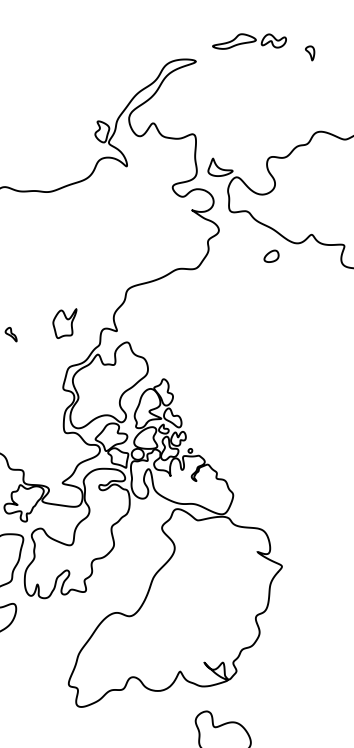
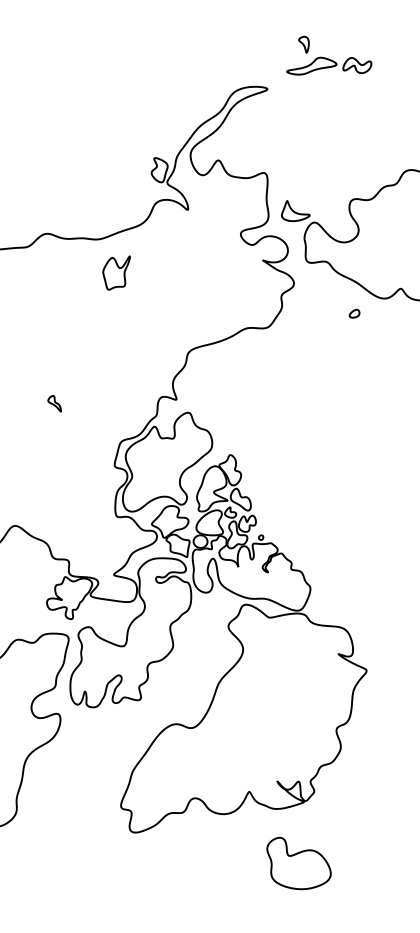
part: (309, 53) -> (303, 44), moved
part: (271, 256) -> (354, 313), size x0.6
part: (64, 323) -> (116, 272), moved

